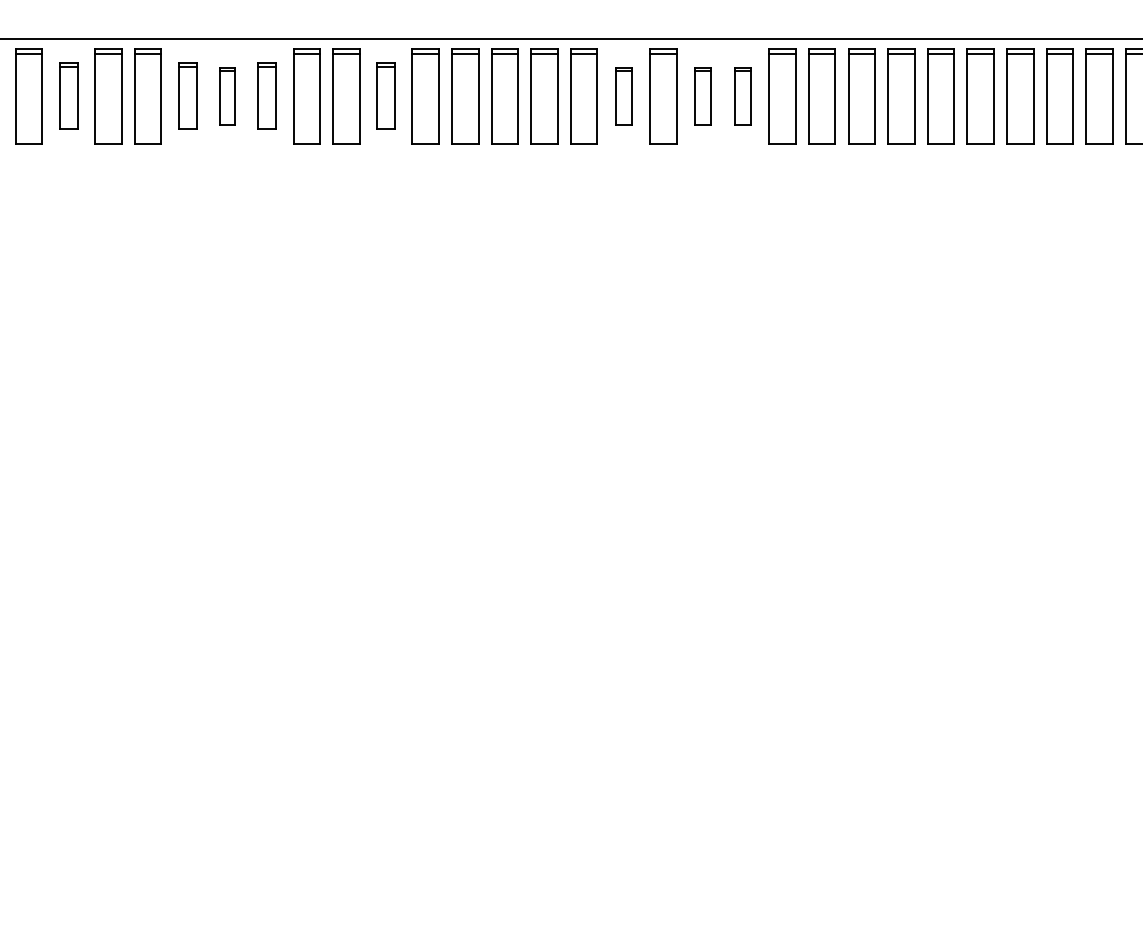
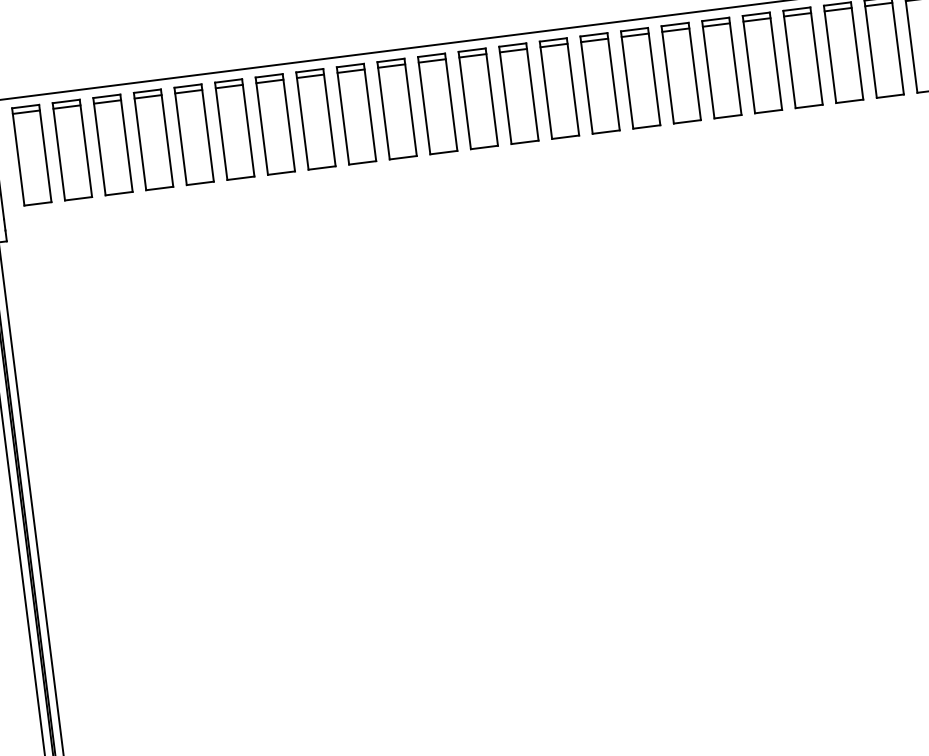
part: (68, 96) -> (72, 150), size x1.43
part: (187, 96) -> (193, 135), size x1.43
part: (227, 96) -> (234, 130), size x1.67
part: (266, 96) -> (274, 125), size x1.43
part: (385, 96) -> (396, 109), size x1.43
part: (623, 96) -> (640, 78), size x1.67
part: (702, 96) -> (721, 68), size x1.67
part: (742, 96) -> (762, 63), size x1.67

